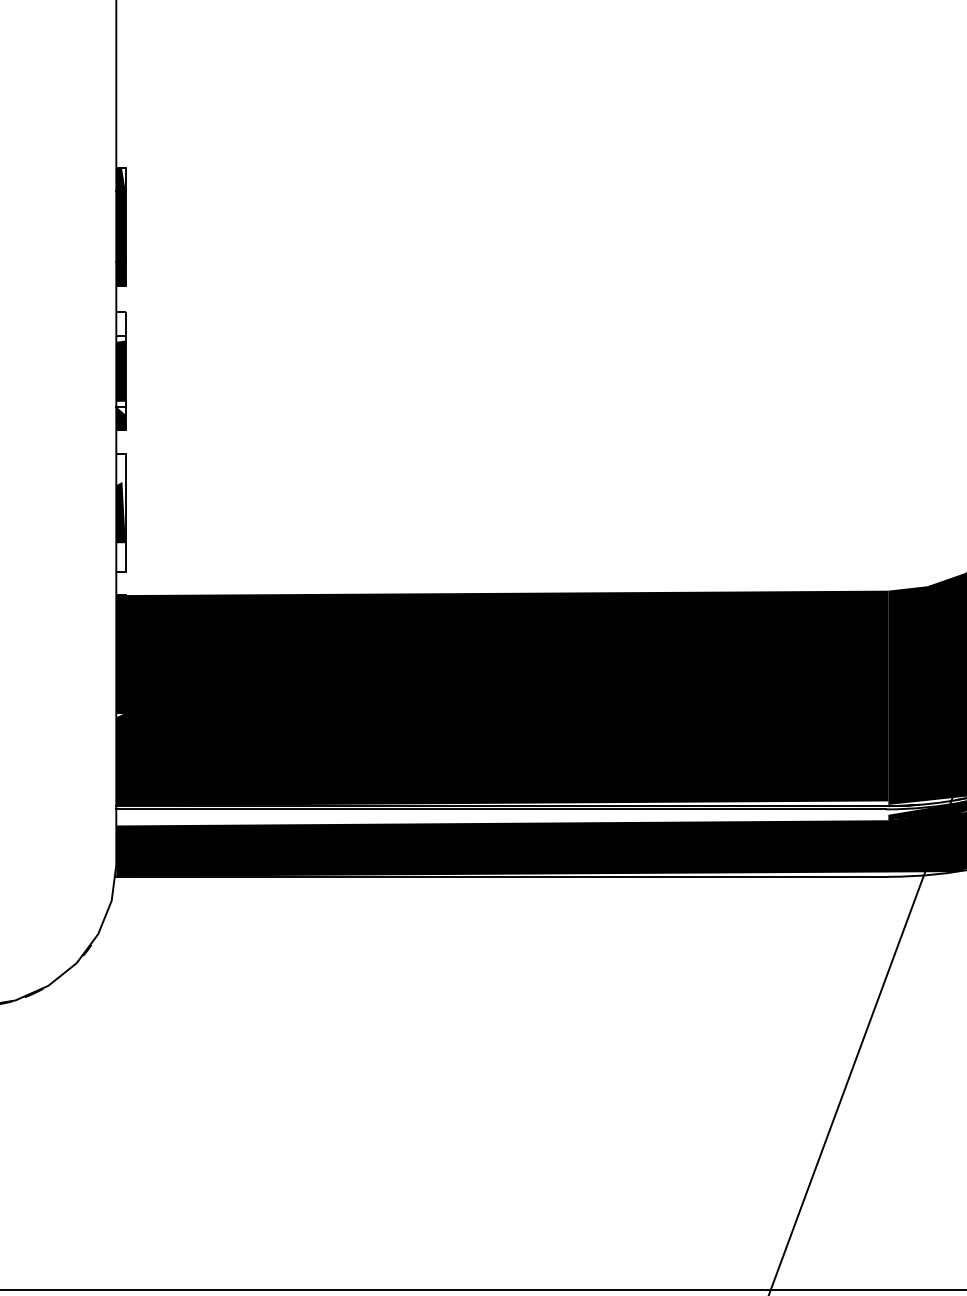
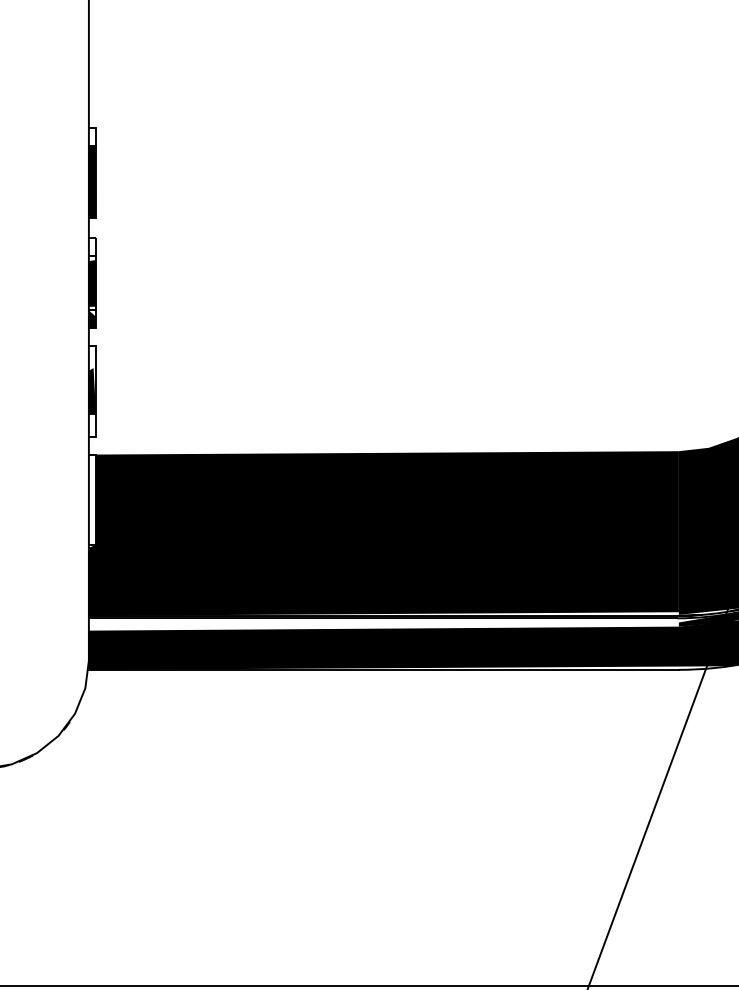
fill: (120, 179) -> (92, 136), removed
fill: (120, 653) -> (92, 499), removed

